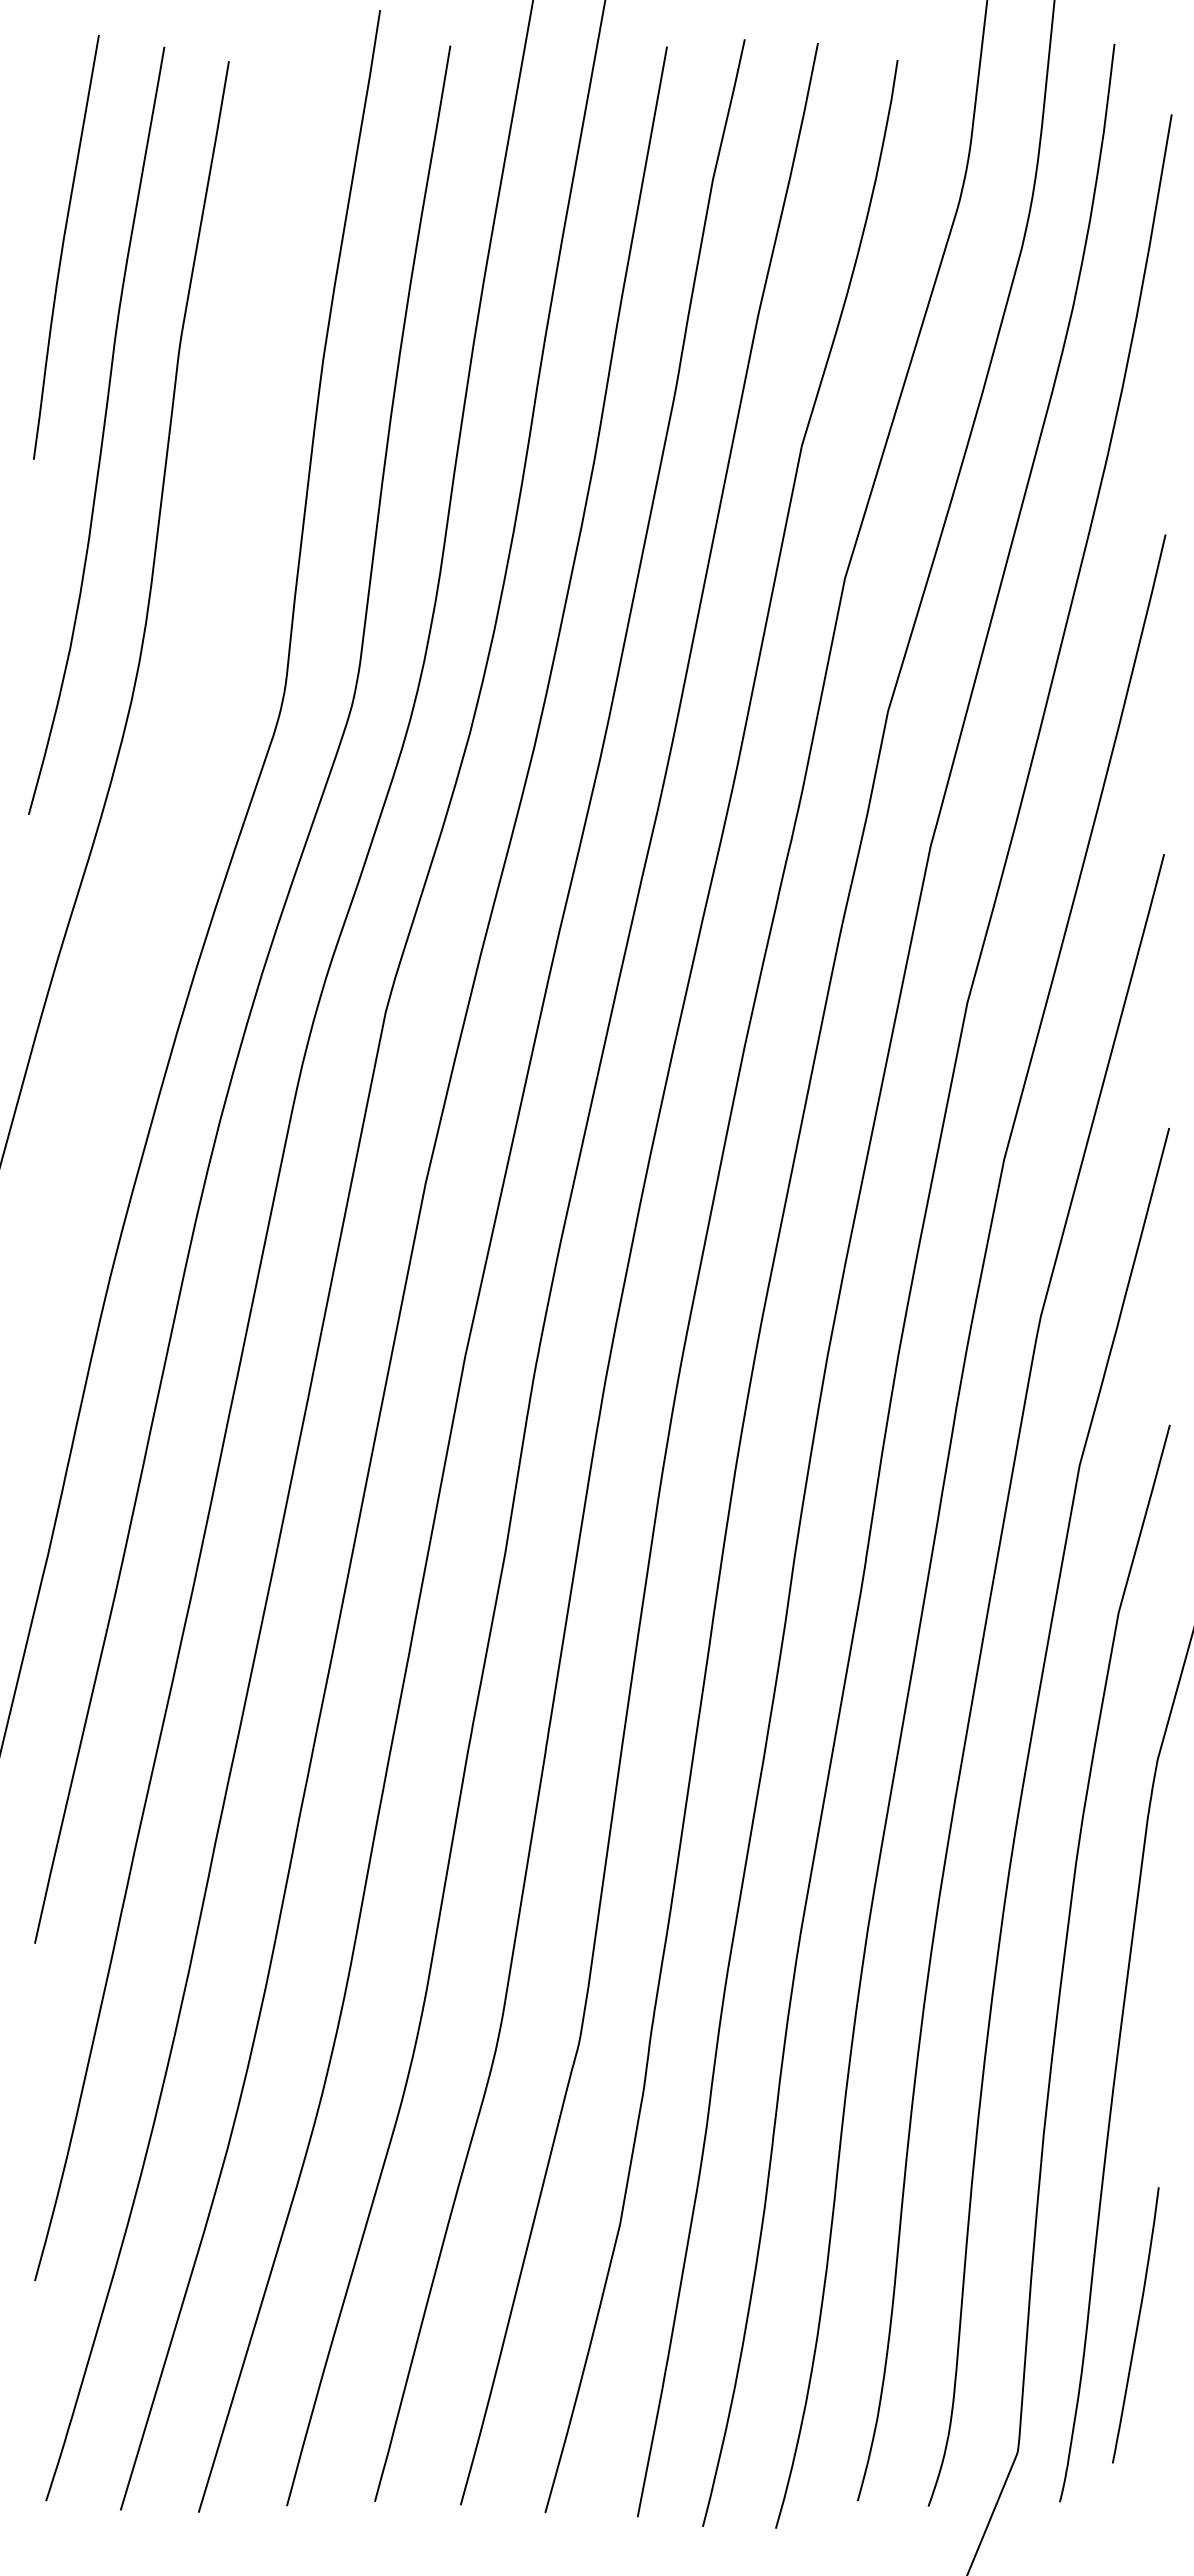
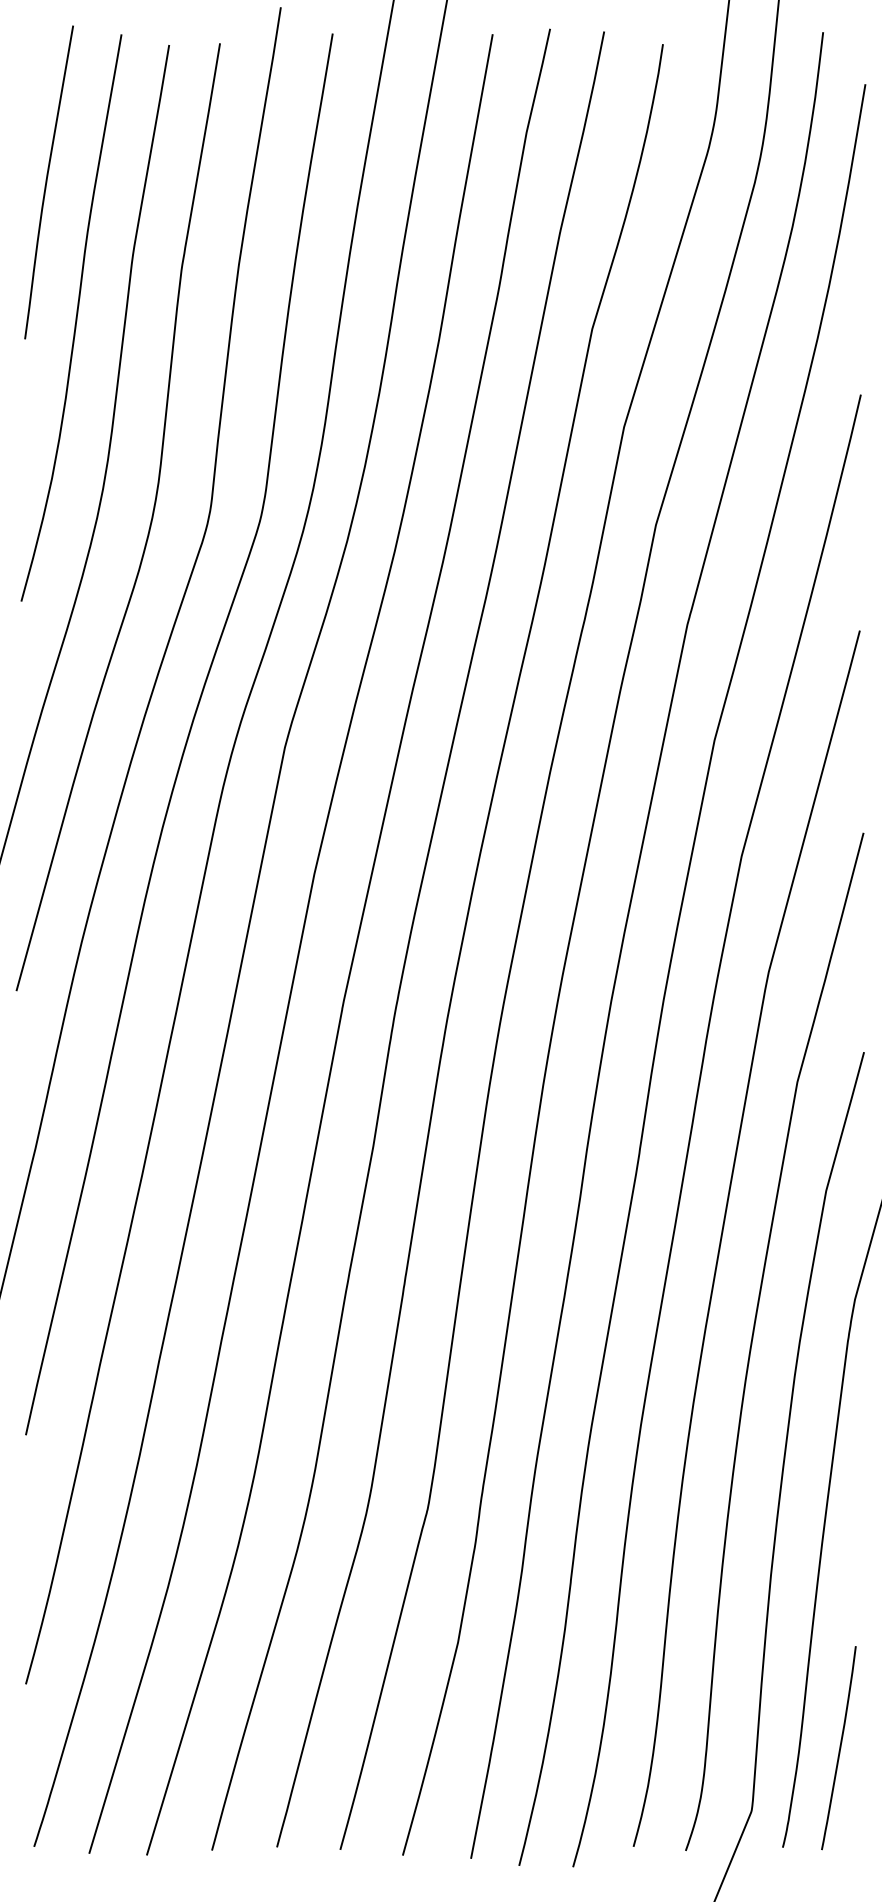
curve: (203, 707) -> (150, 522), added
curve: (1136, 2325) -> (839, 1748), moved

